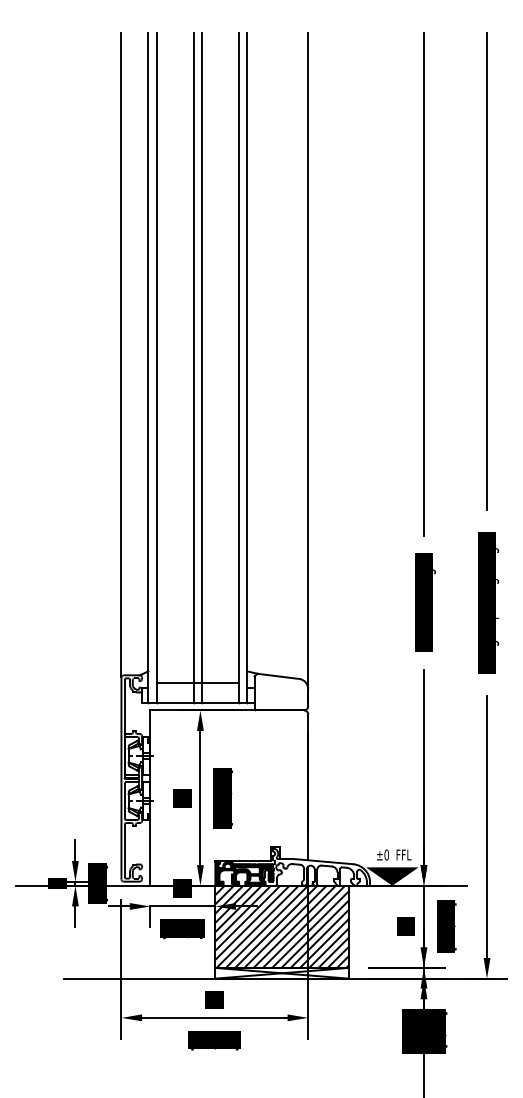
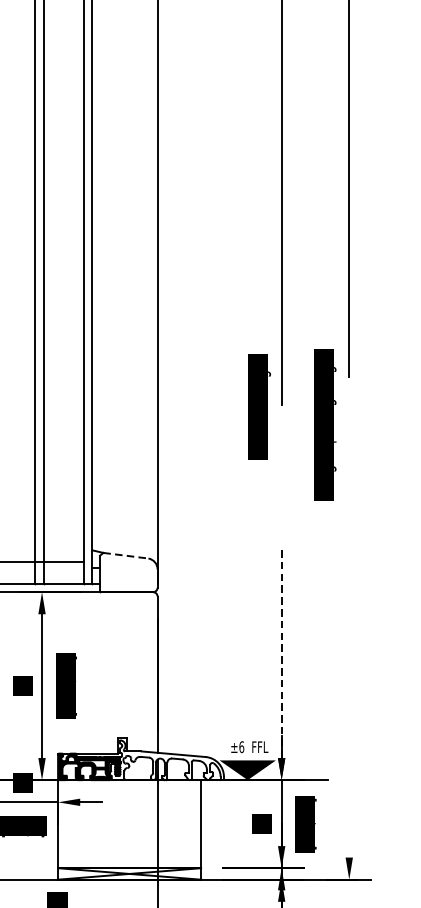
text: (425, 602) -> (259, 406), moved
text: (488, 602) -> (325, 425), moved
line: (279, 676) -> (126, 555), solid -> dashed
line: (423, 767) -> (281, 653), solid -> dashed
line: (487, 826) -> (349, 716), removed
text: (386, 854) -> (241, 746), ±0 -> ±6
hatch: (281, 926) -> (128, 823), removed

